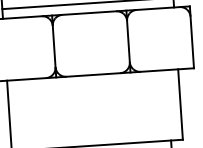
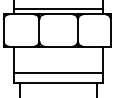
line: (94, 126) -> (57, 73), added

